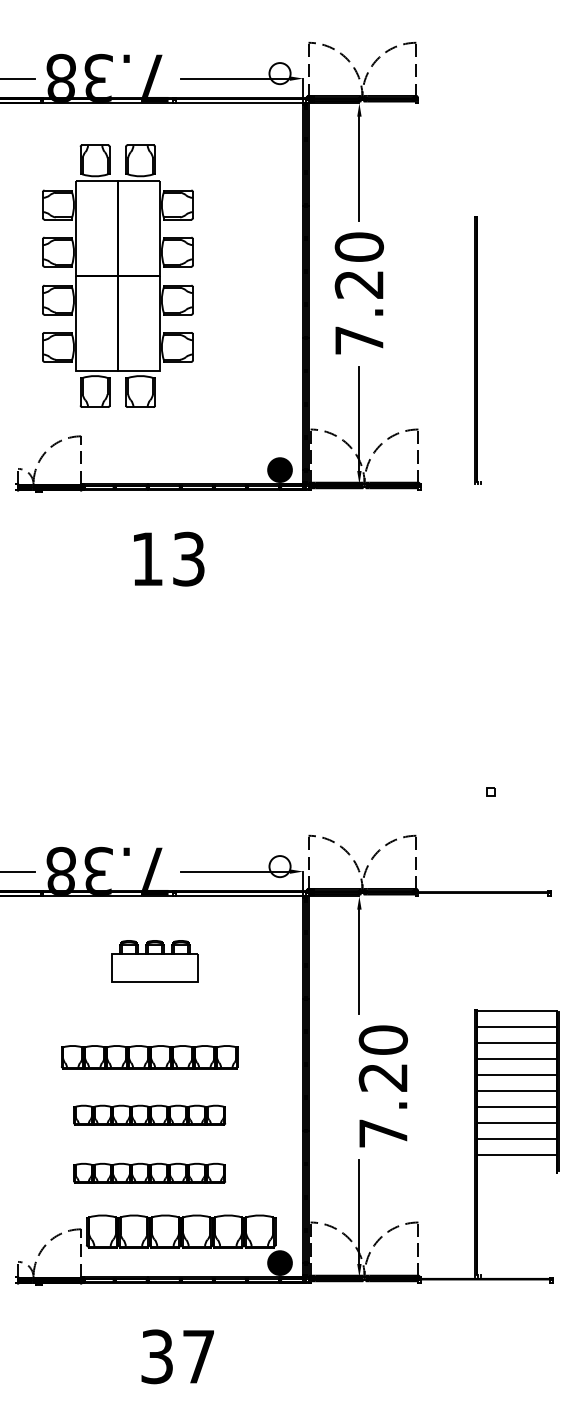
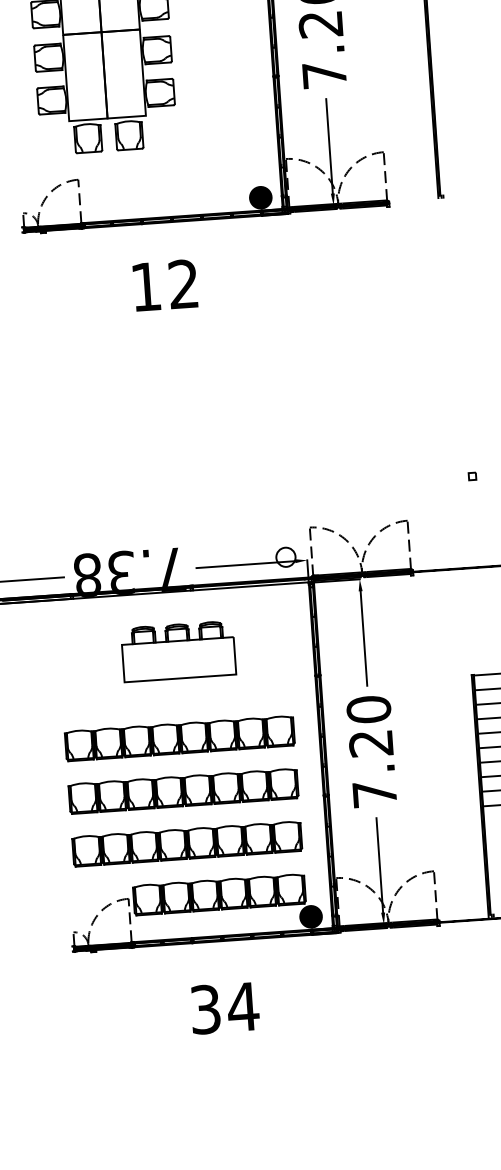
text: (188, 559) -> (183, 284), 13 -> 12
part: (154, 961) -> (178, 651), size x1.43
part: (149, 1057) -> (179, 738), size x1.43
text: (382, 1086) -> (371, 751), moved
part: (149, 1115) -> (183, 791), size x1.67
part: (149, 1173) -> (187, 843), size x1.67
text: (198, 1356) -> (243, 1006), 37 -> 34

